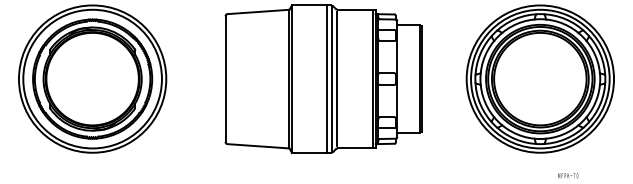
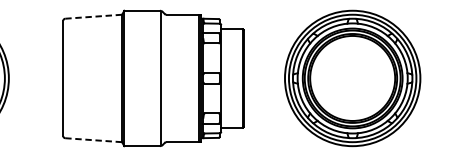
line: (258, 12) -> (93, 17), solid -> dashed
line: (326, 78) -> (156, 77), removed
line: (336, 78) -> (165, 77), removed
line: (258, 146) -> (93, 140), solid -> dashed

